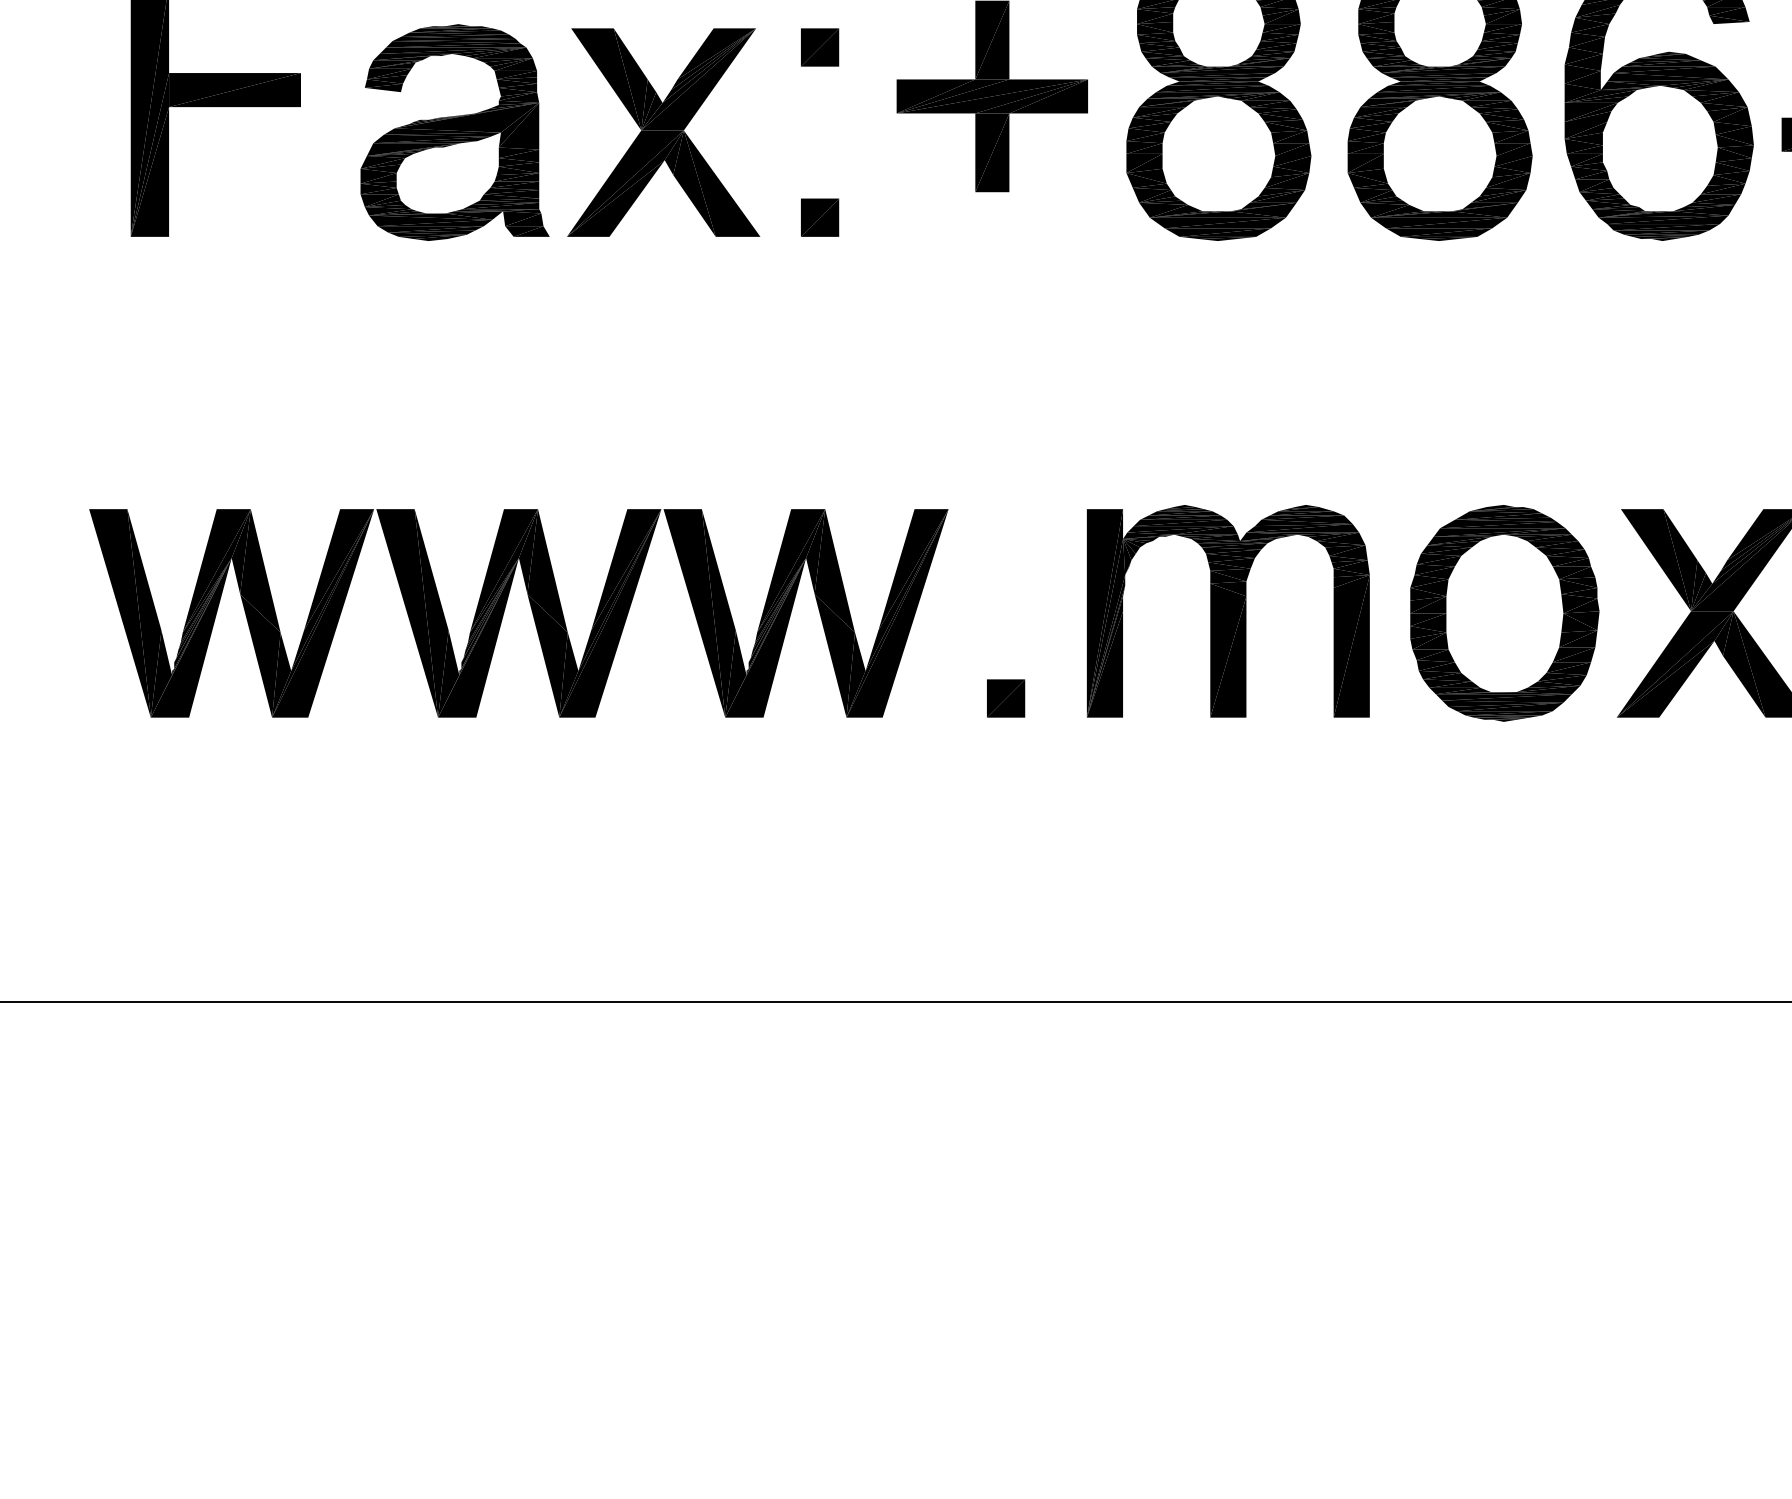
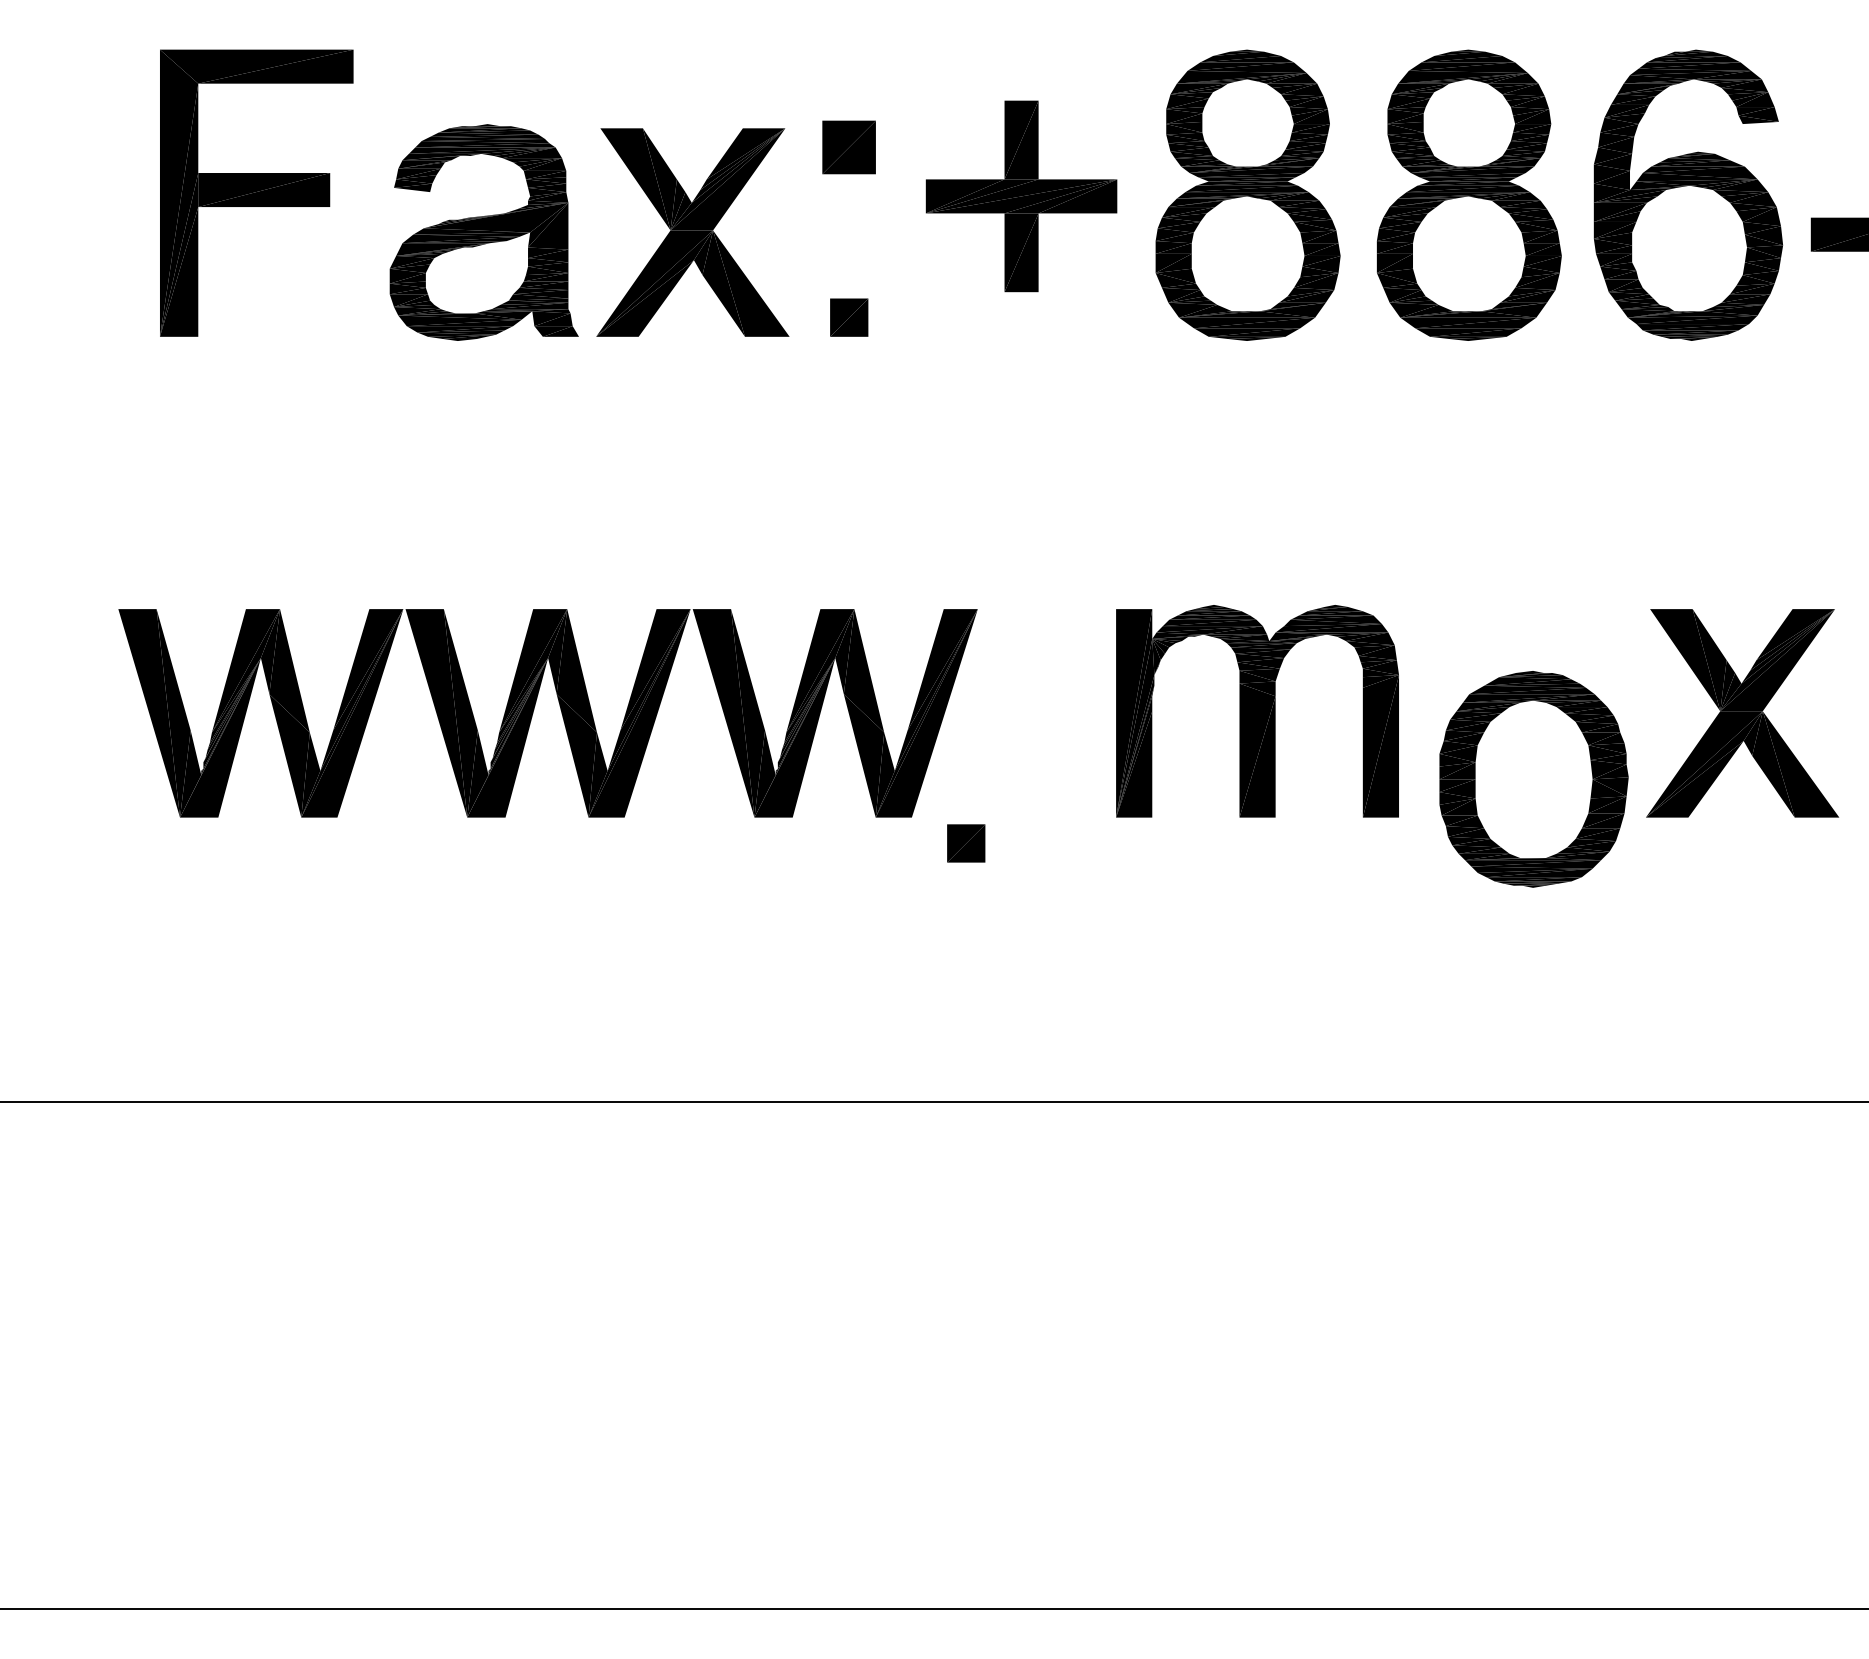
part: (820, 47) -> (849, 147), size x1.4
part: (1504, 613) -> (1533, 779), moved
part: (1006, 698) -> (966, 843), moved

